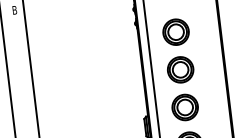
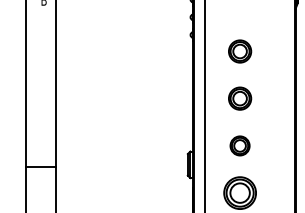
part: (175, 32) -> (239, 51), size x0.7
part: (180, 69) -> (239, 98), size x0.7
part: (184, 107) -> (239, 145), size x0.6

